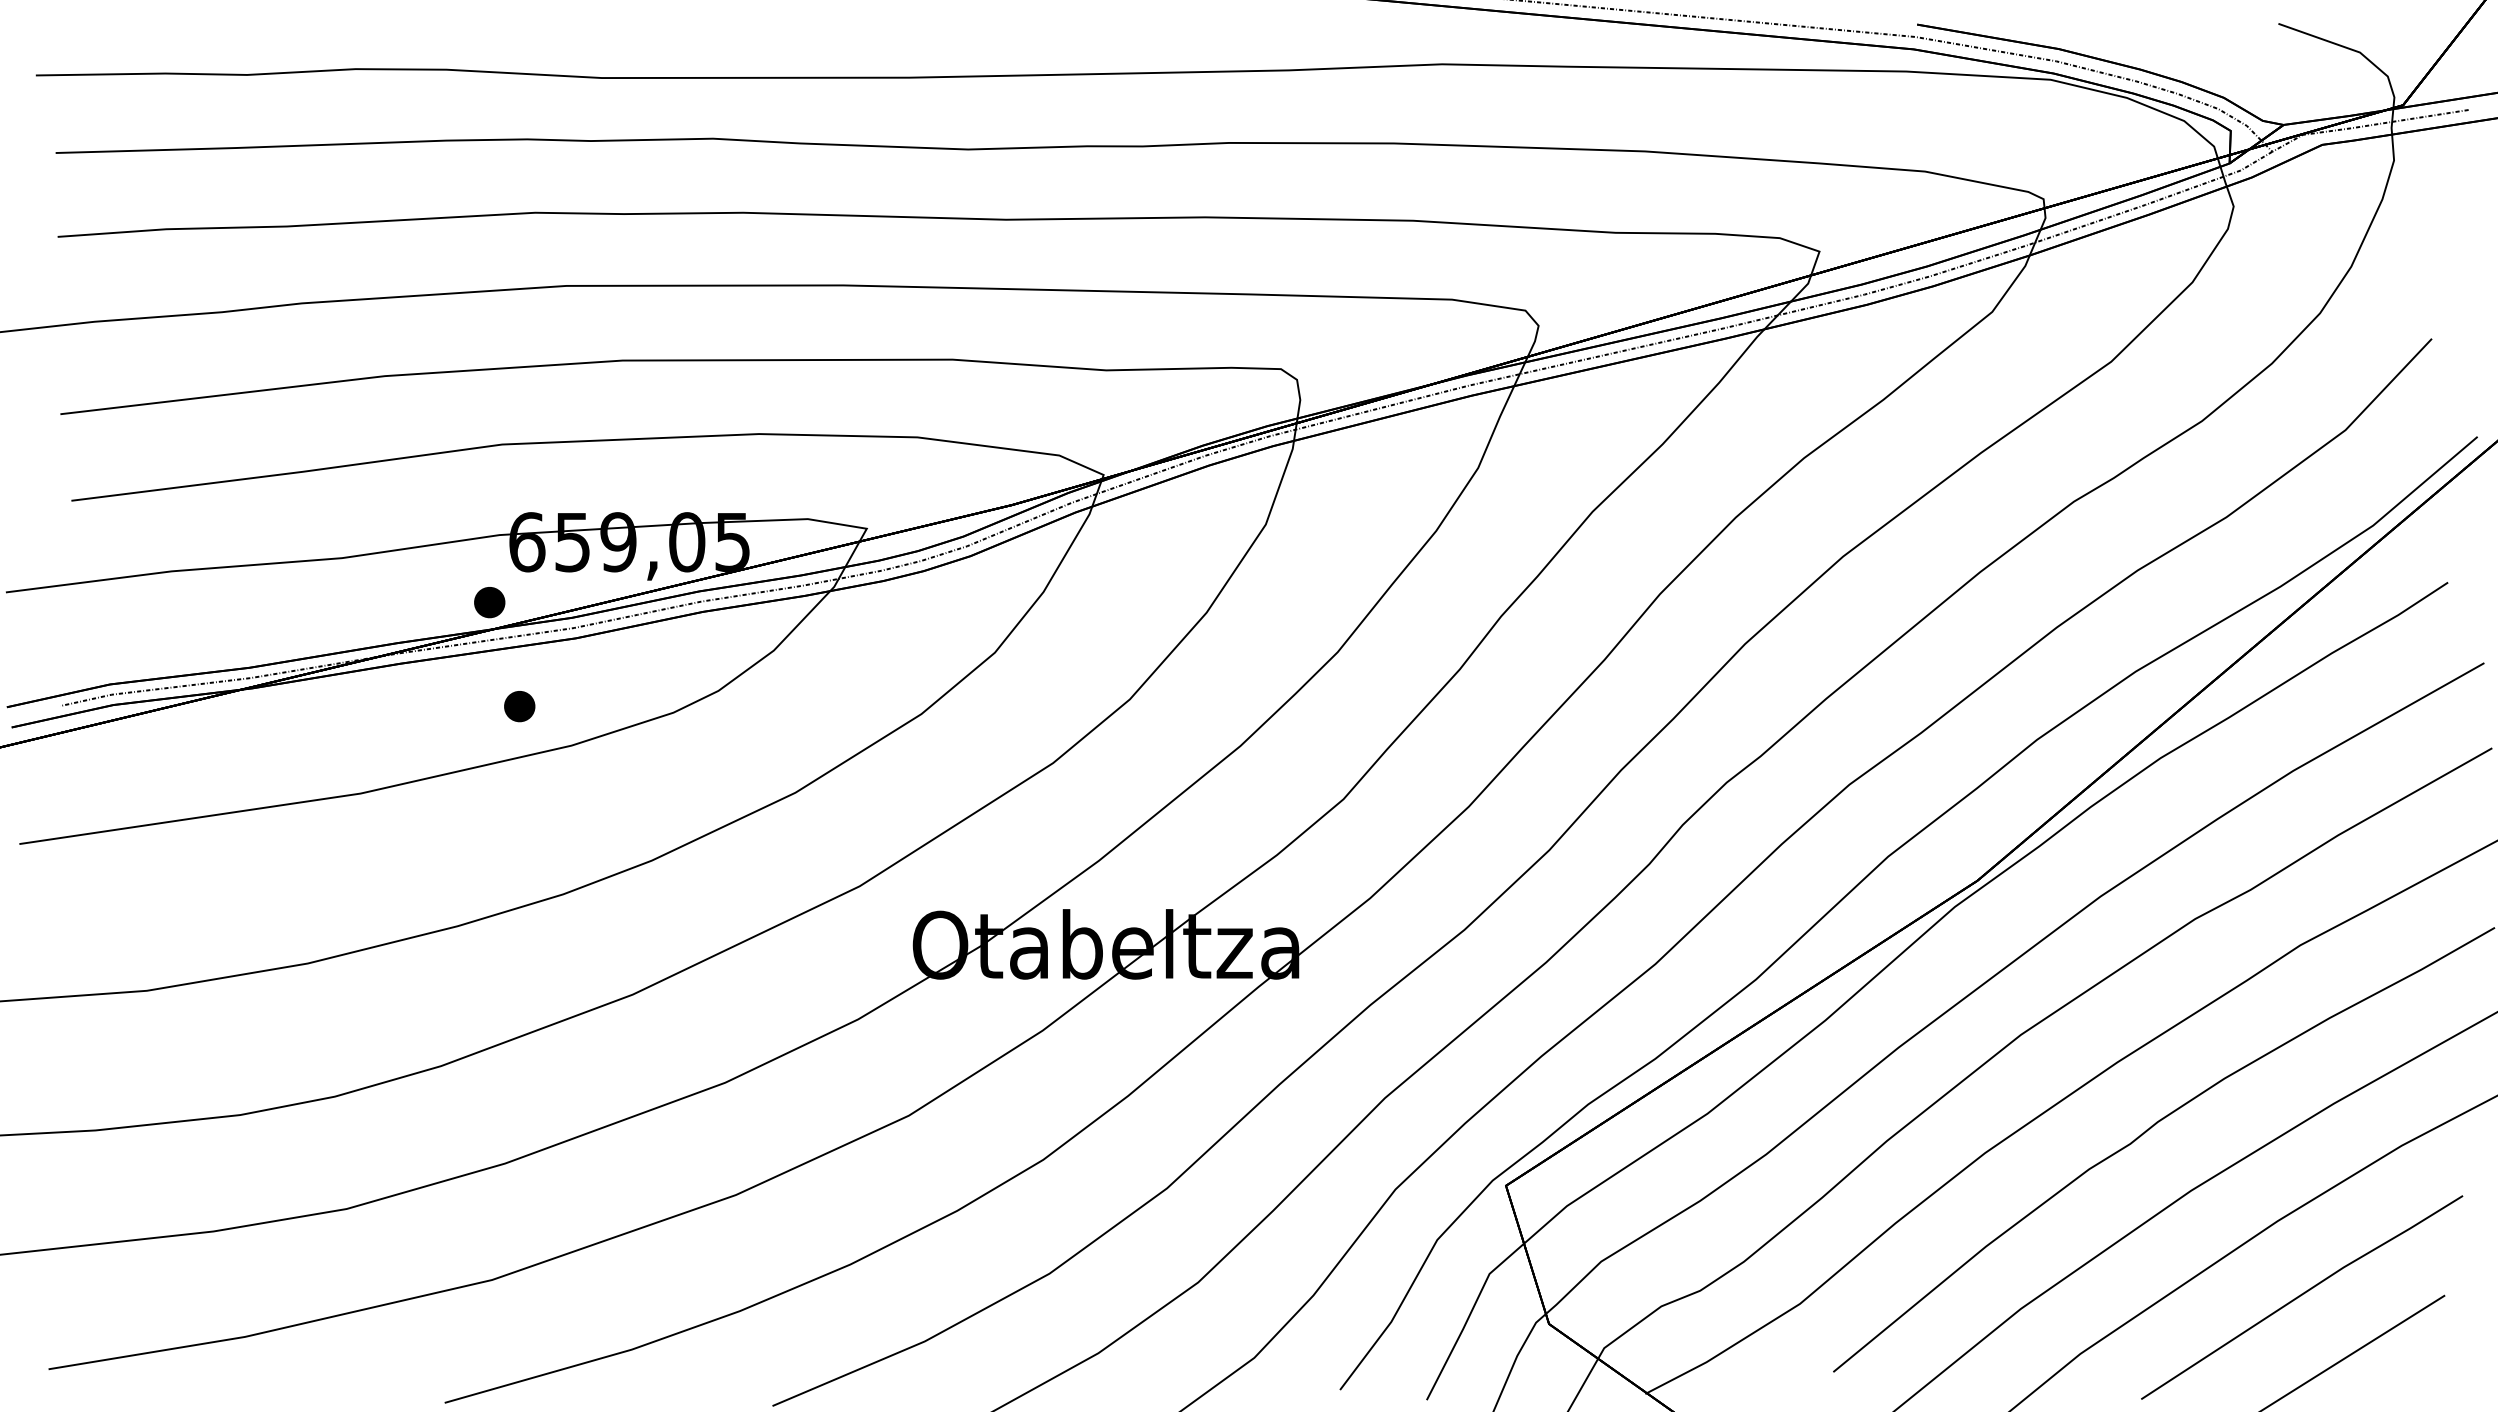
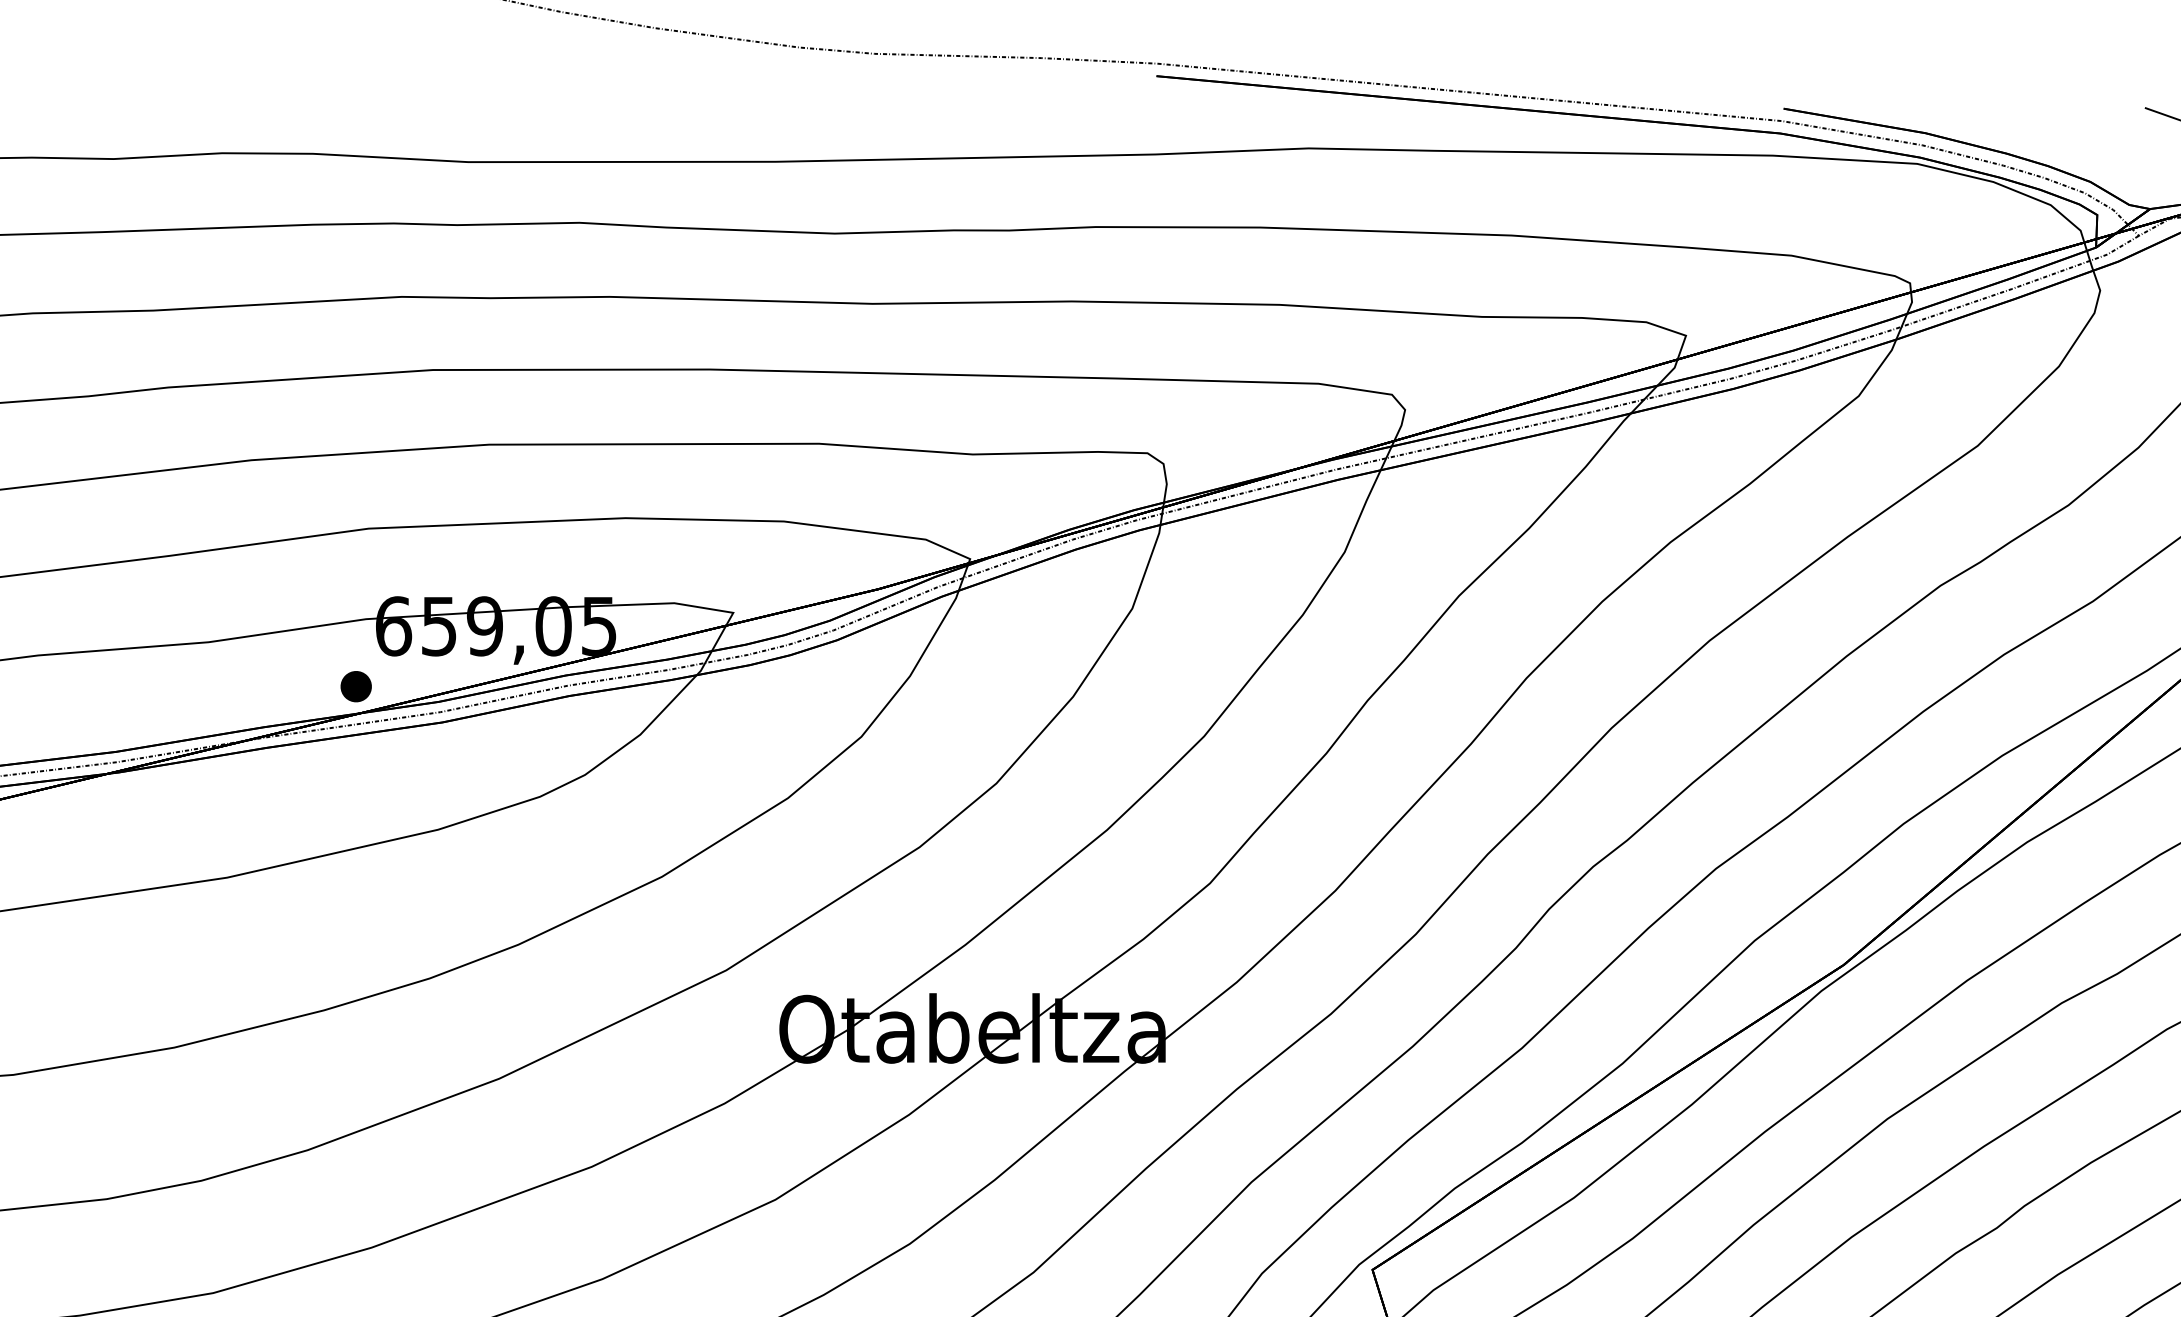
part: (519, 706) -> (386, 790), removed

